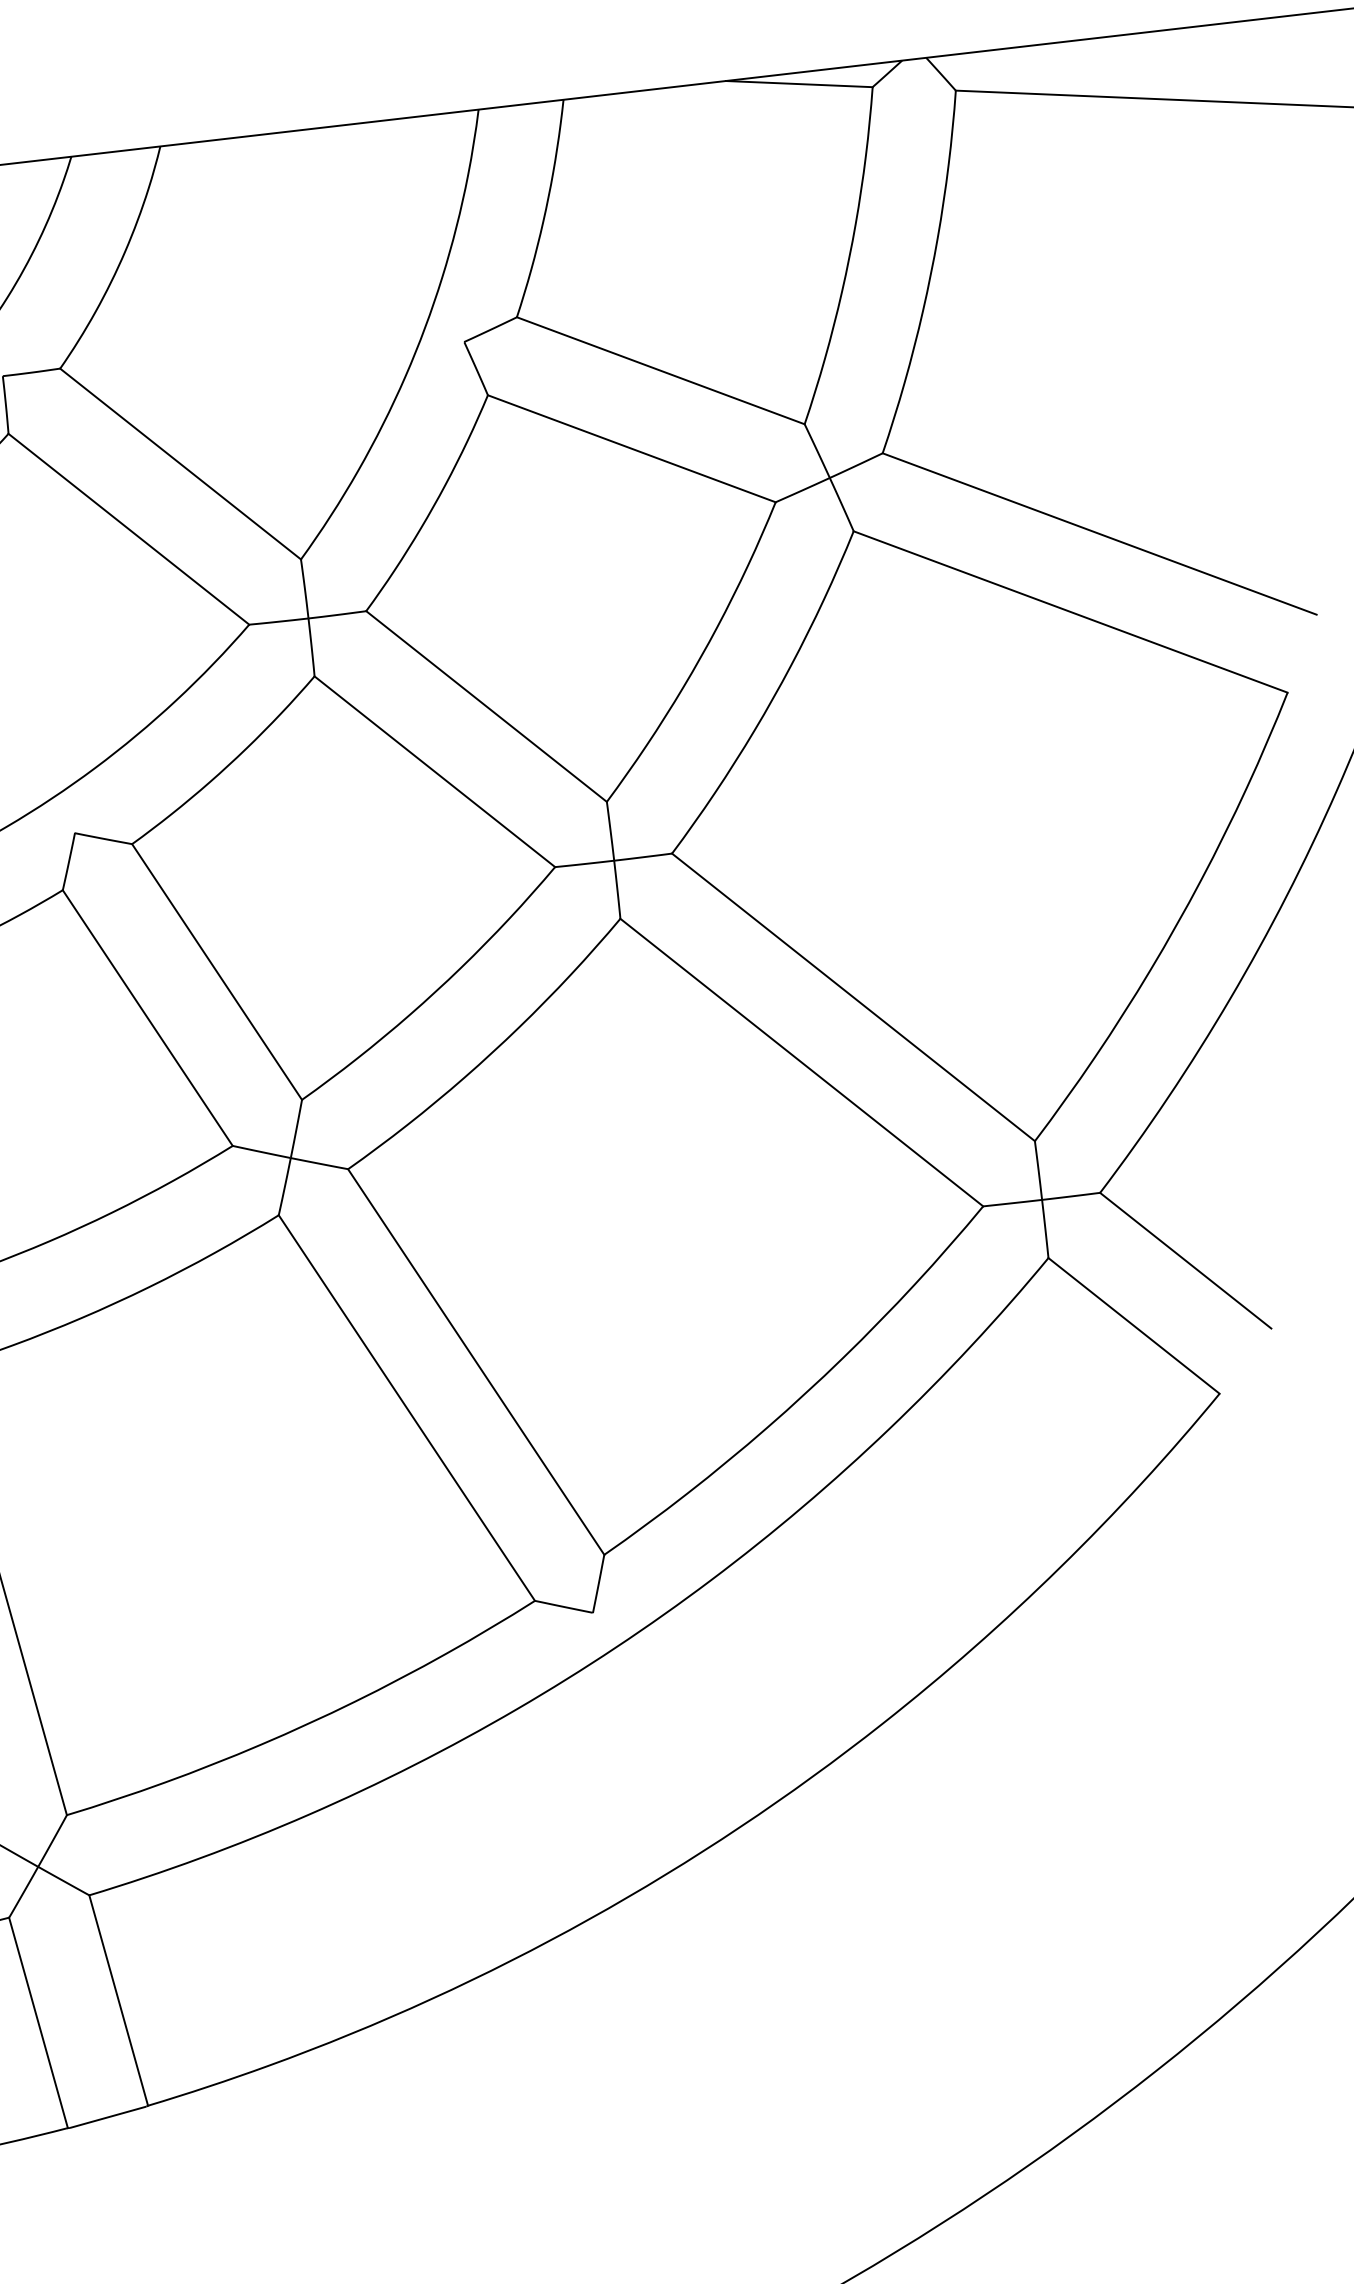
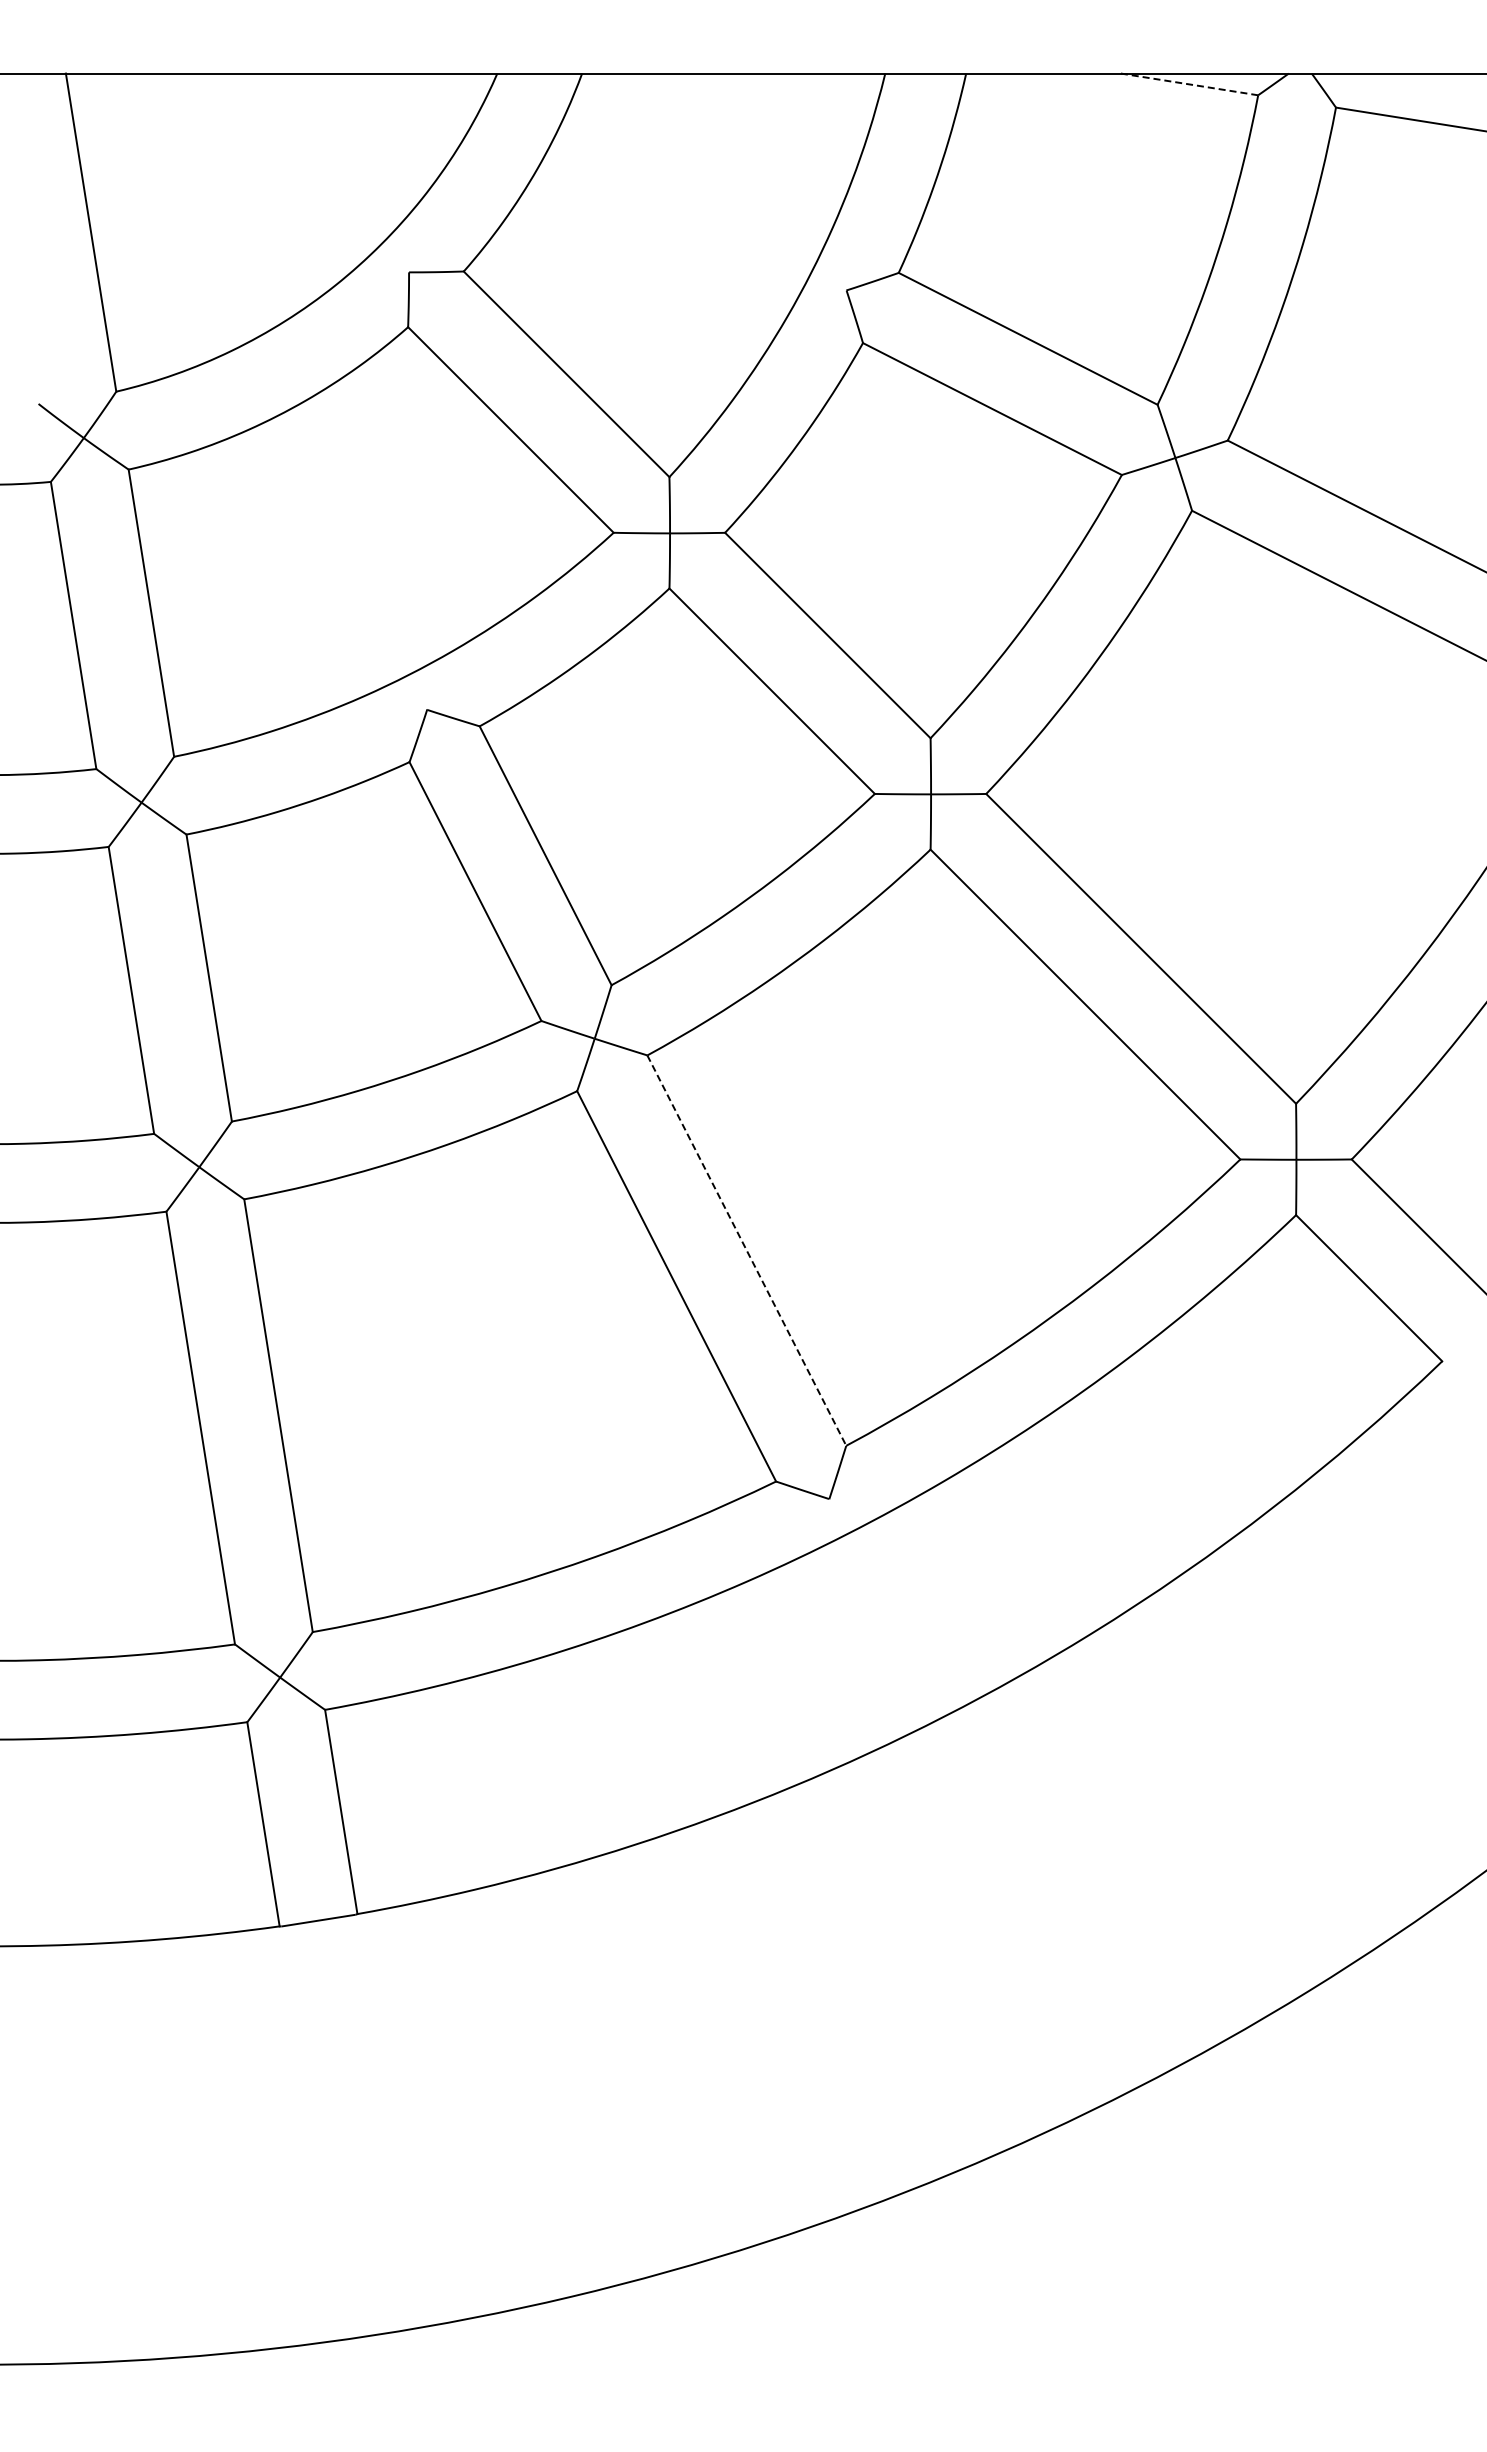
line: (799, 84) -> (1189, 84), solid -> dashed
line: (477, 1362) -> (747, 1251), solid -> dashed

